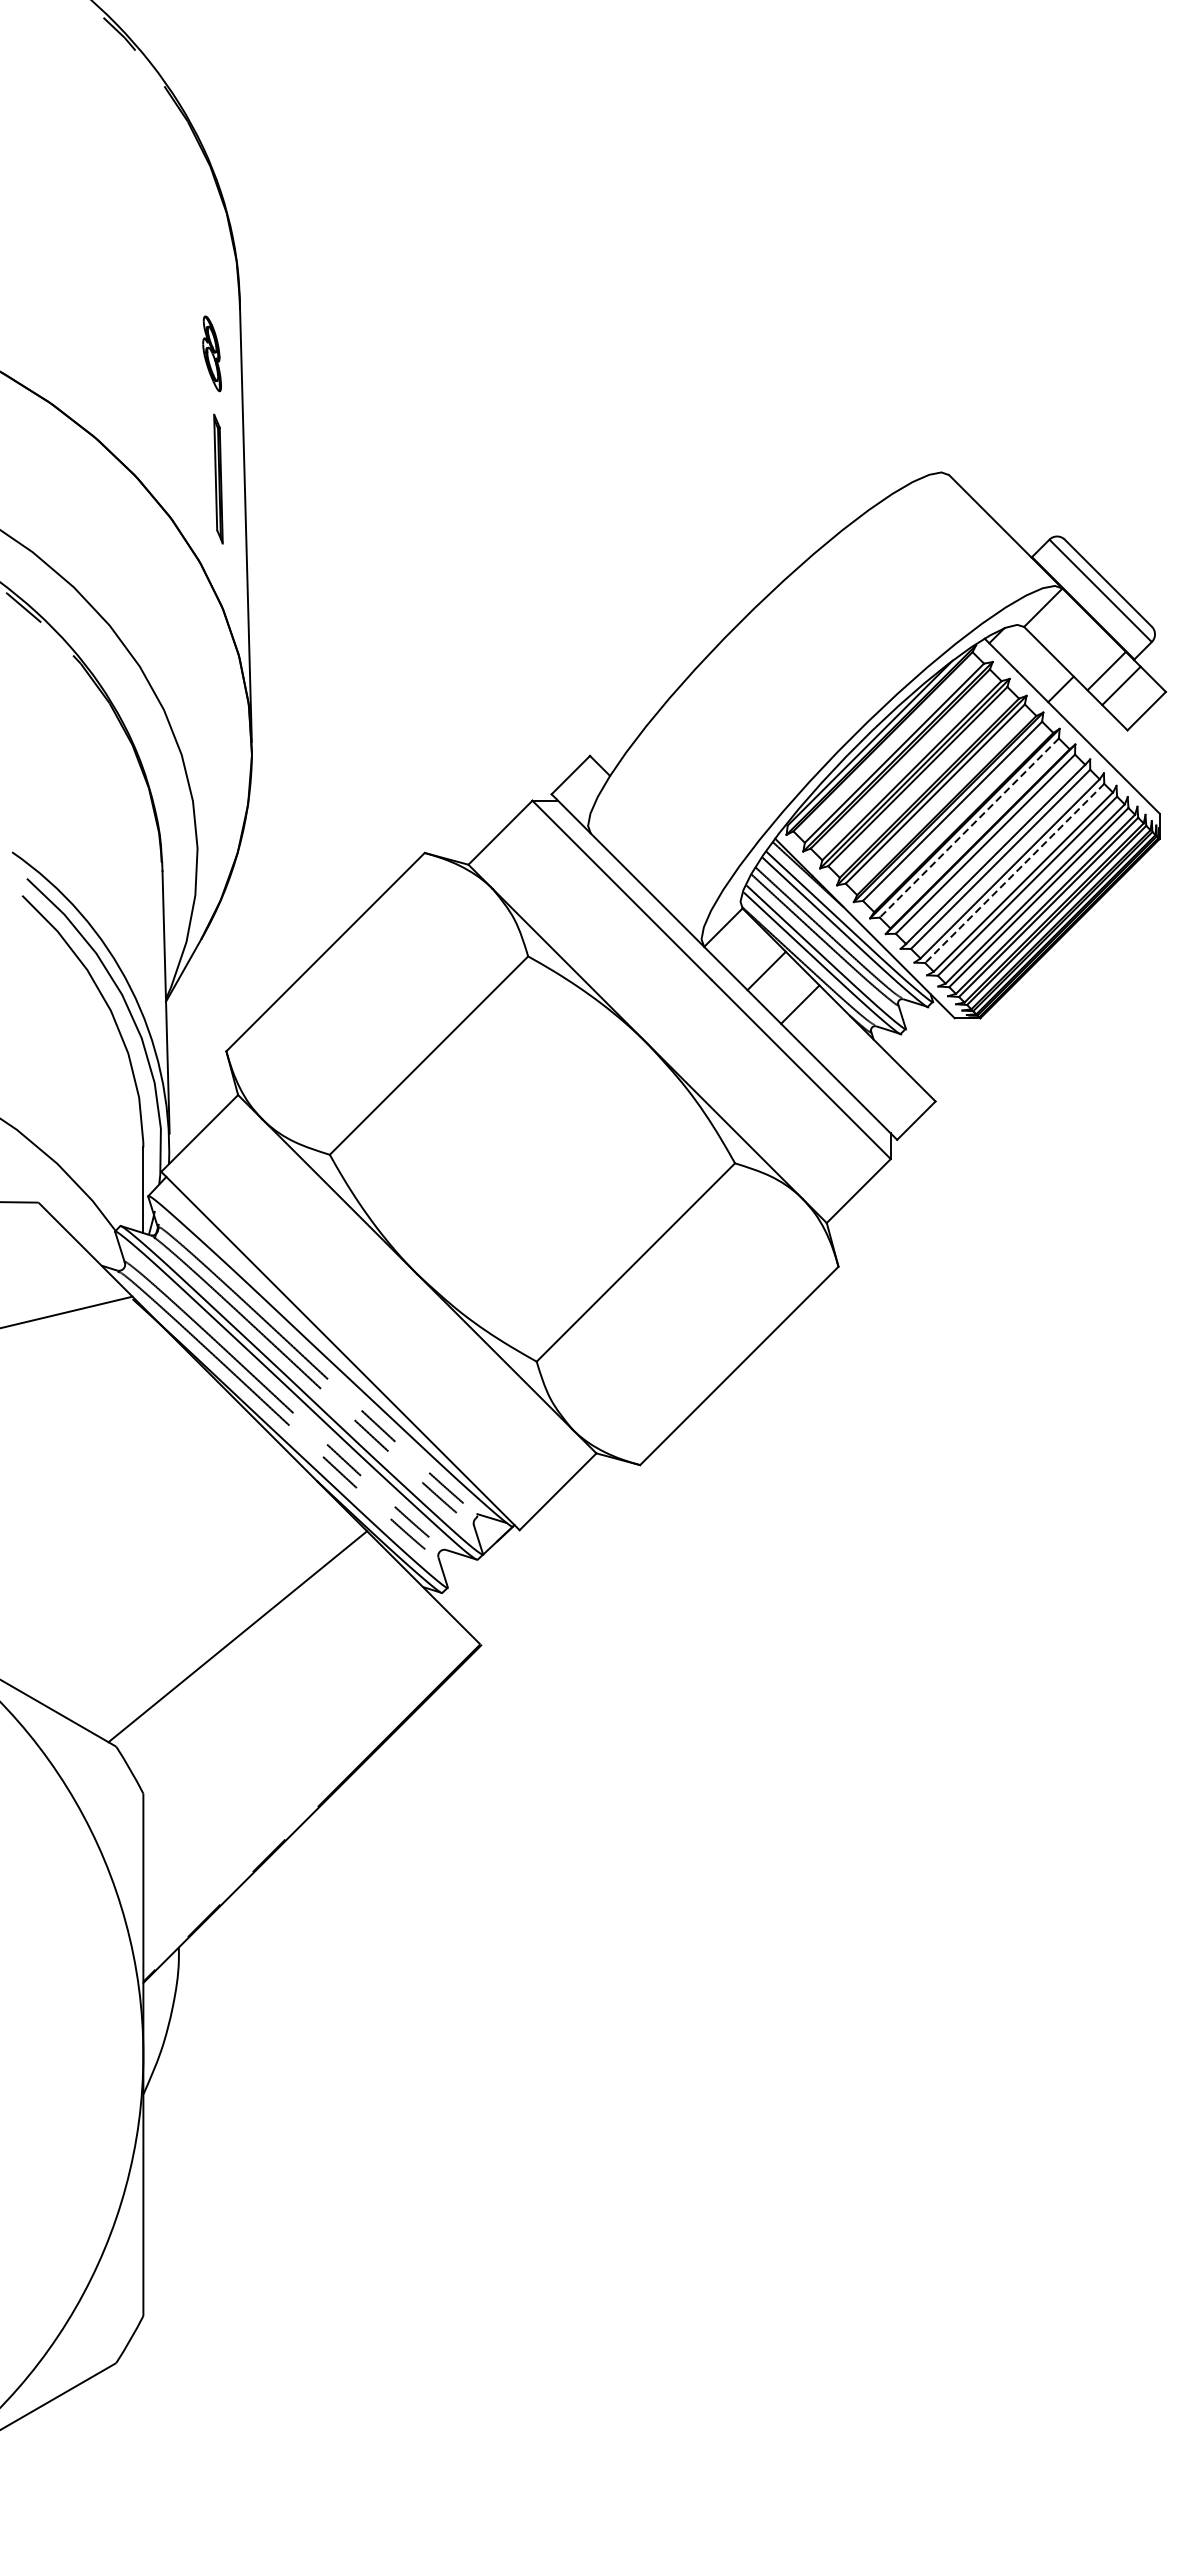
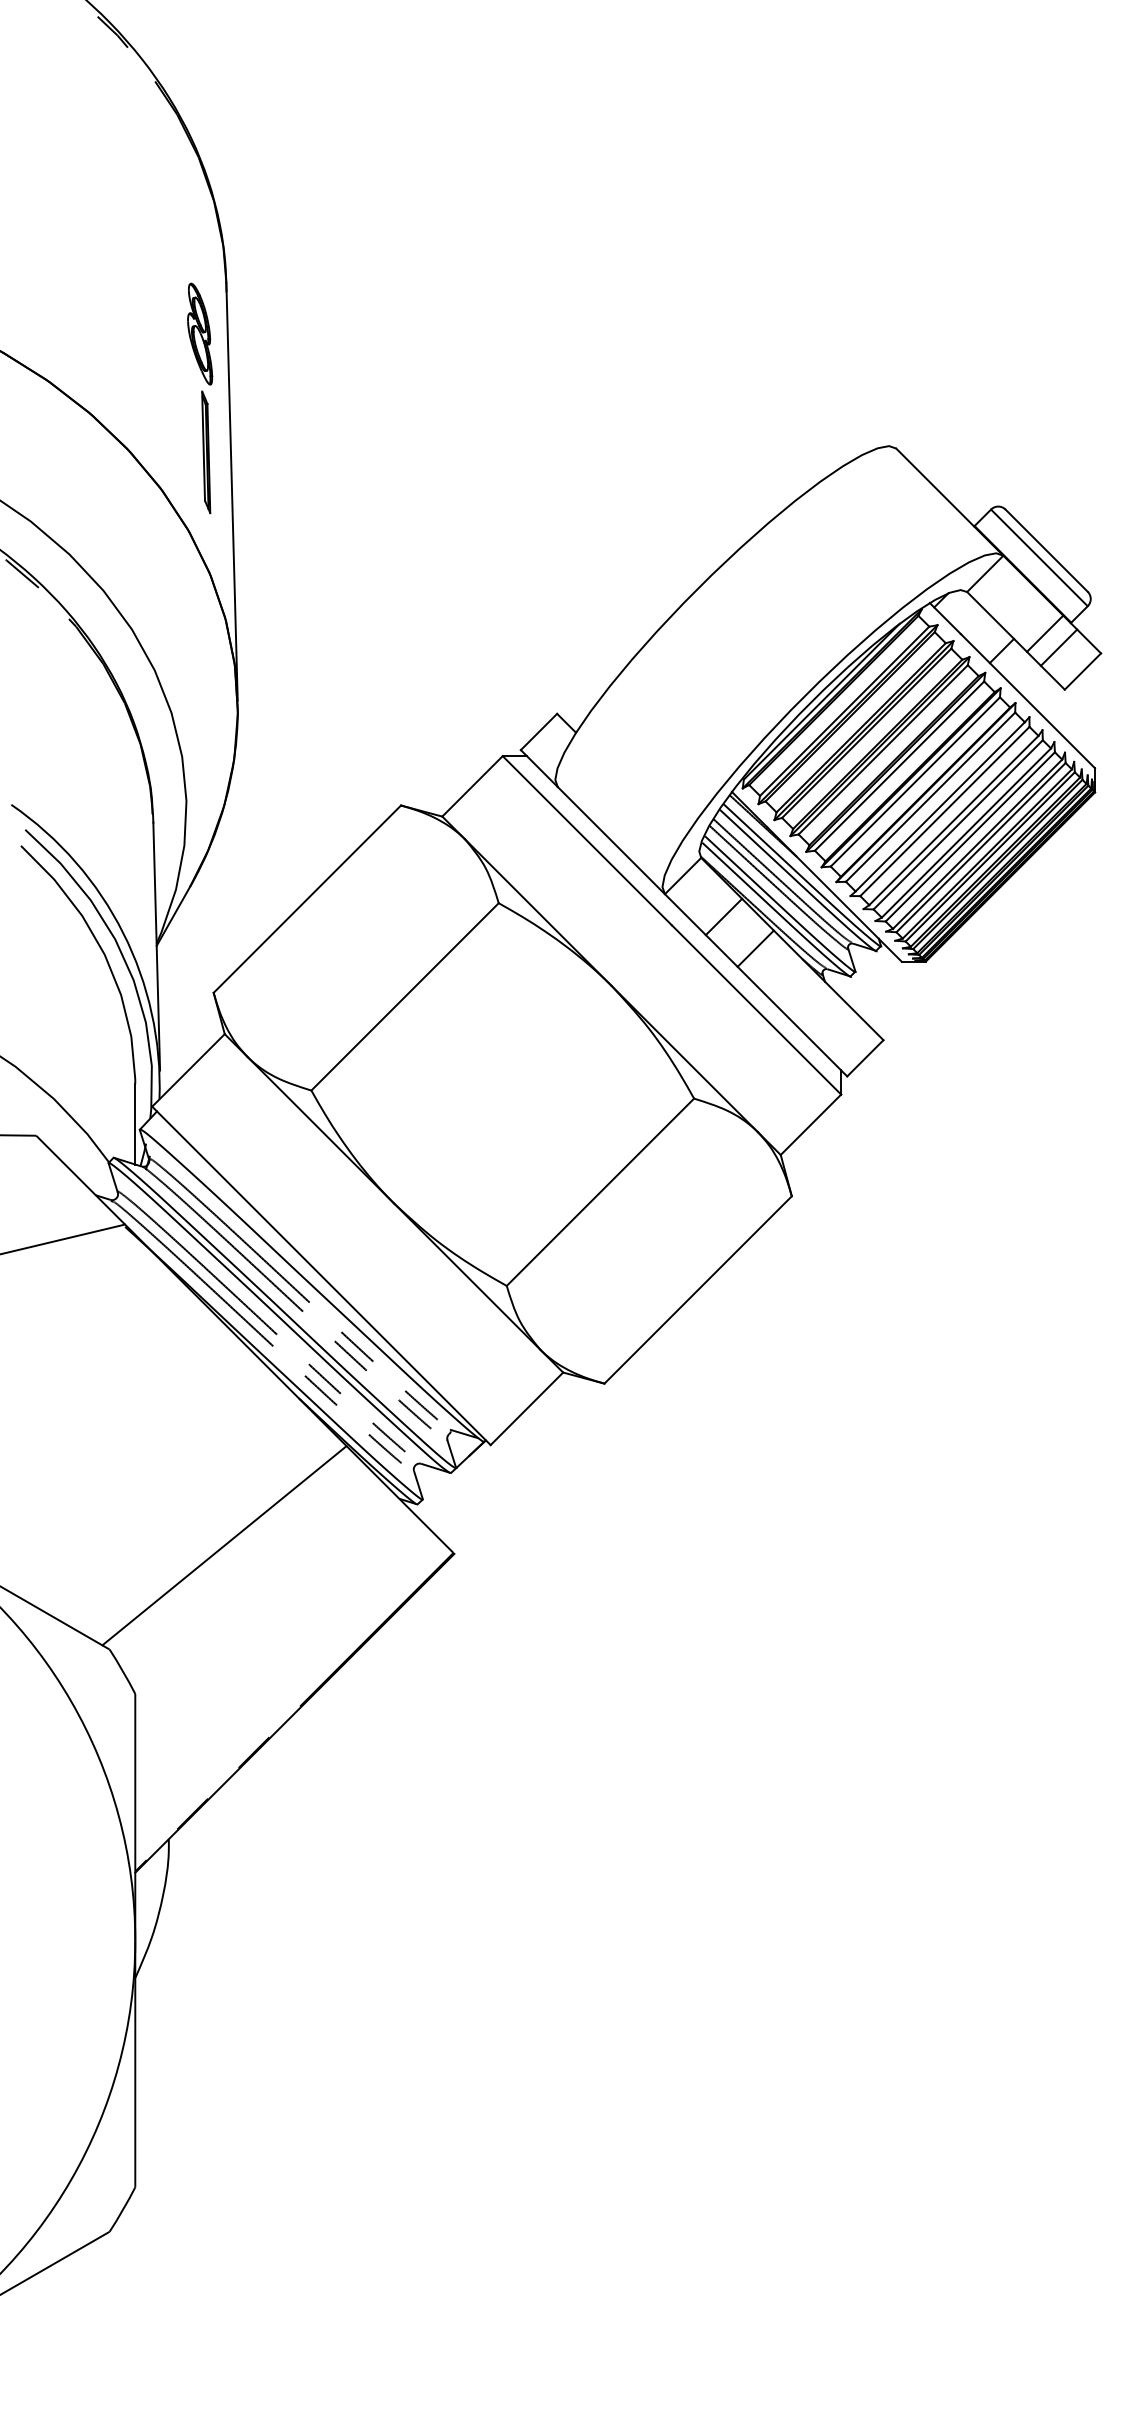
part: (212, 353) -> (200, 333), size x1.43
line: (969, 827) -> (915, 781), dashed -> solid
line: (1014, 873) -> (958, 824), dashed -> solid

